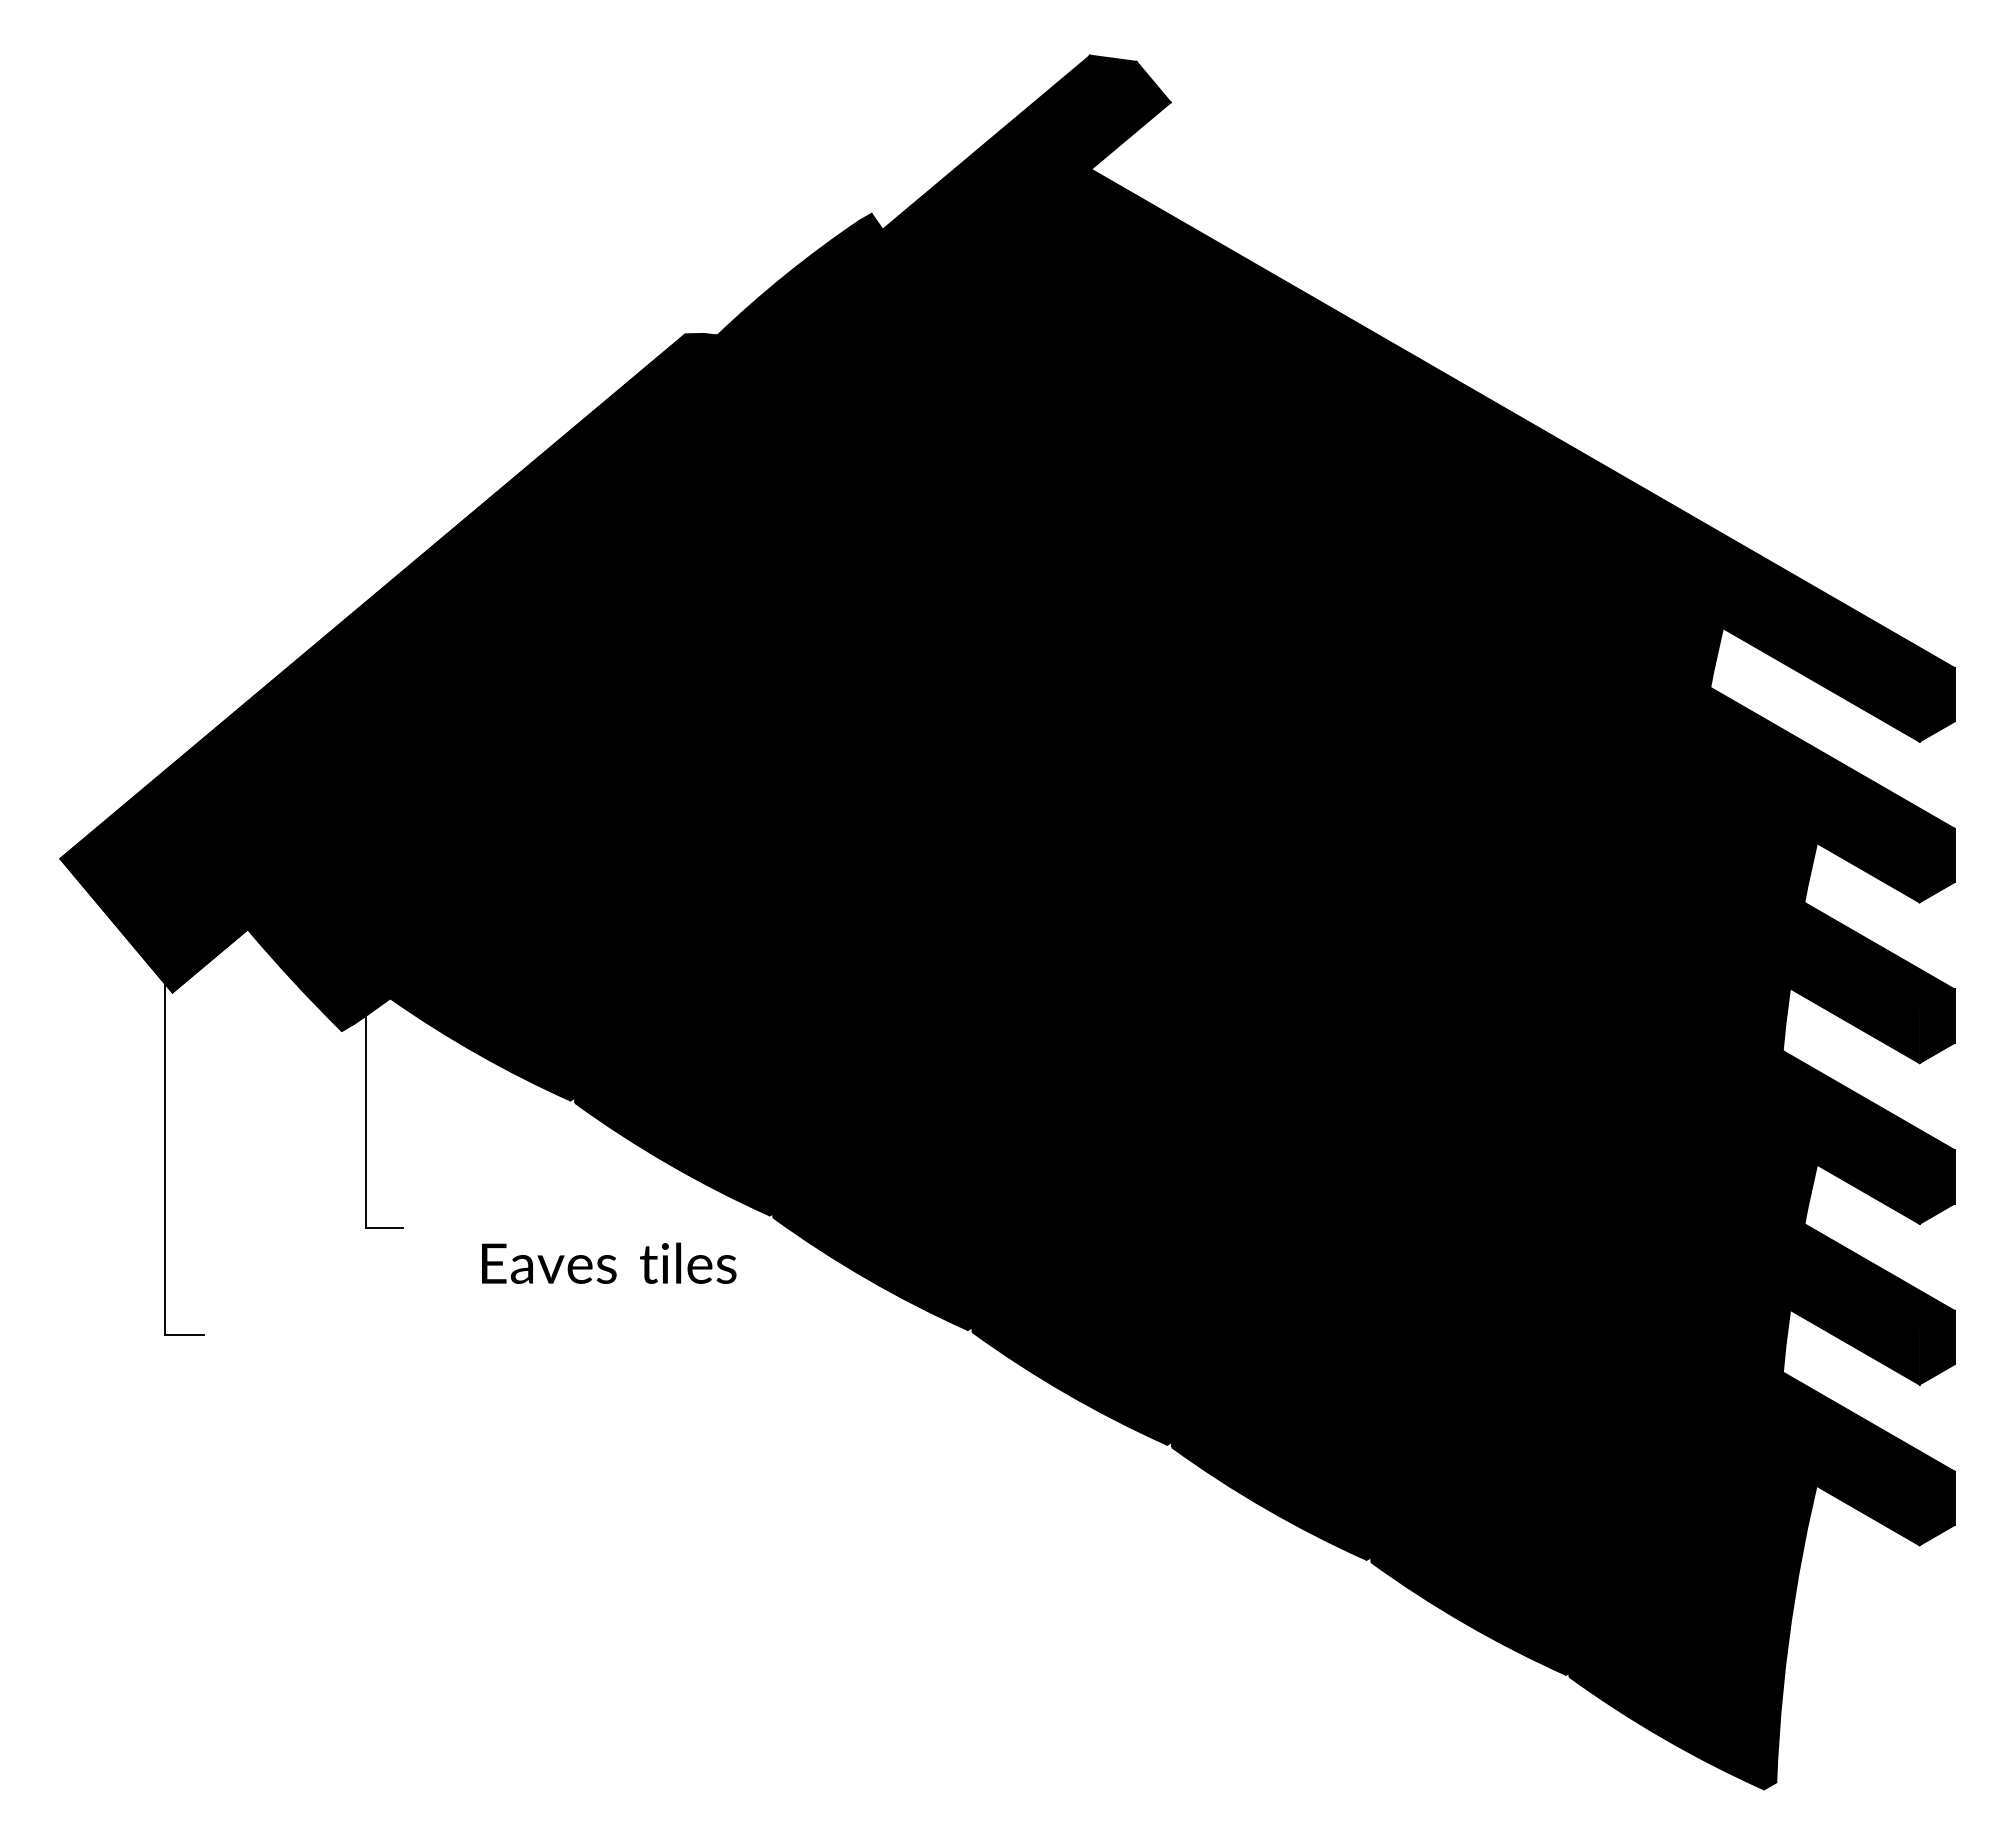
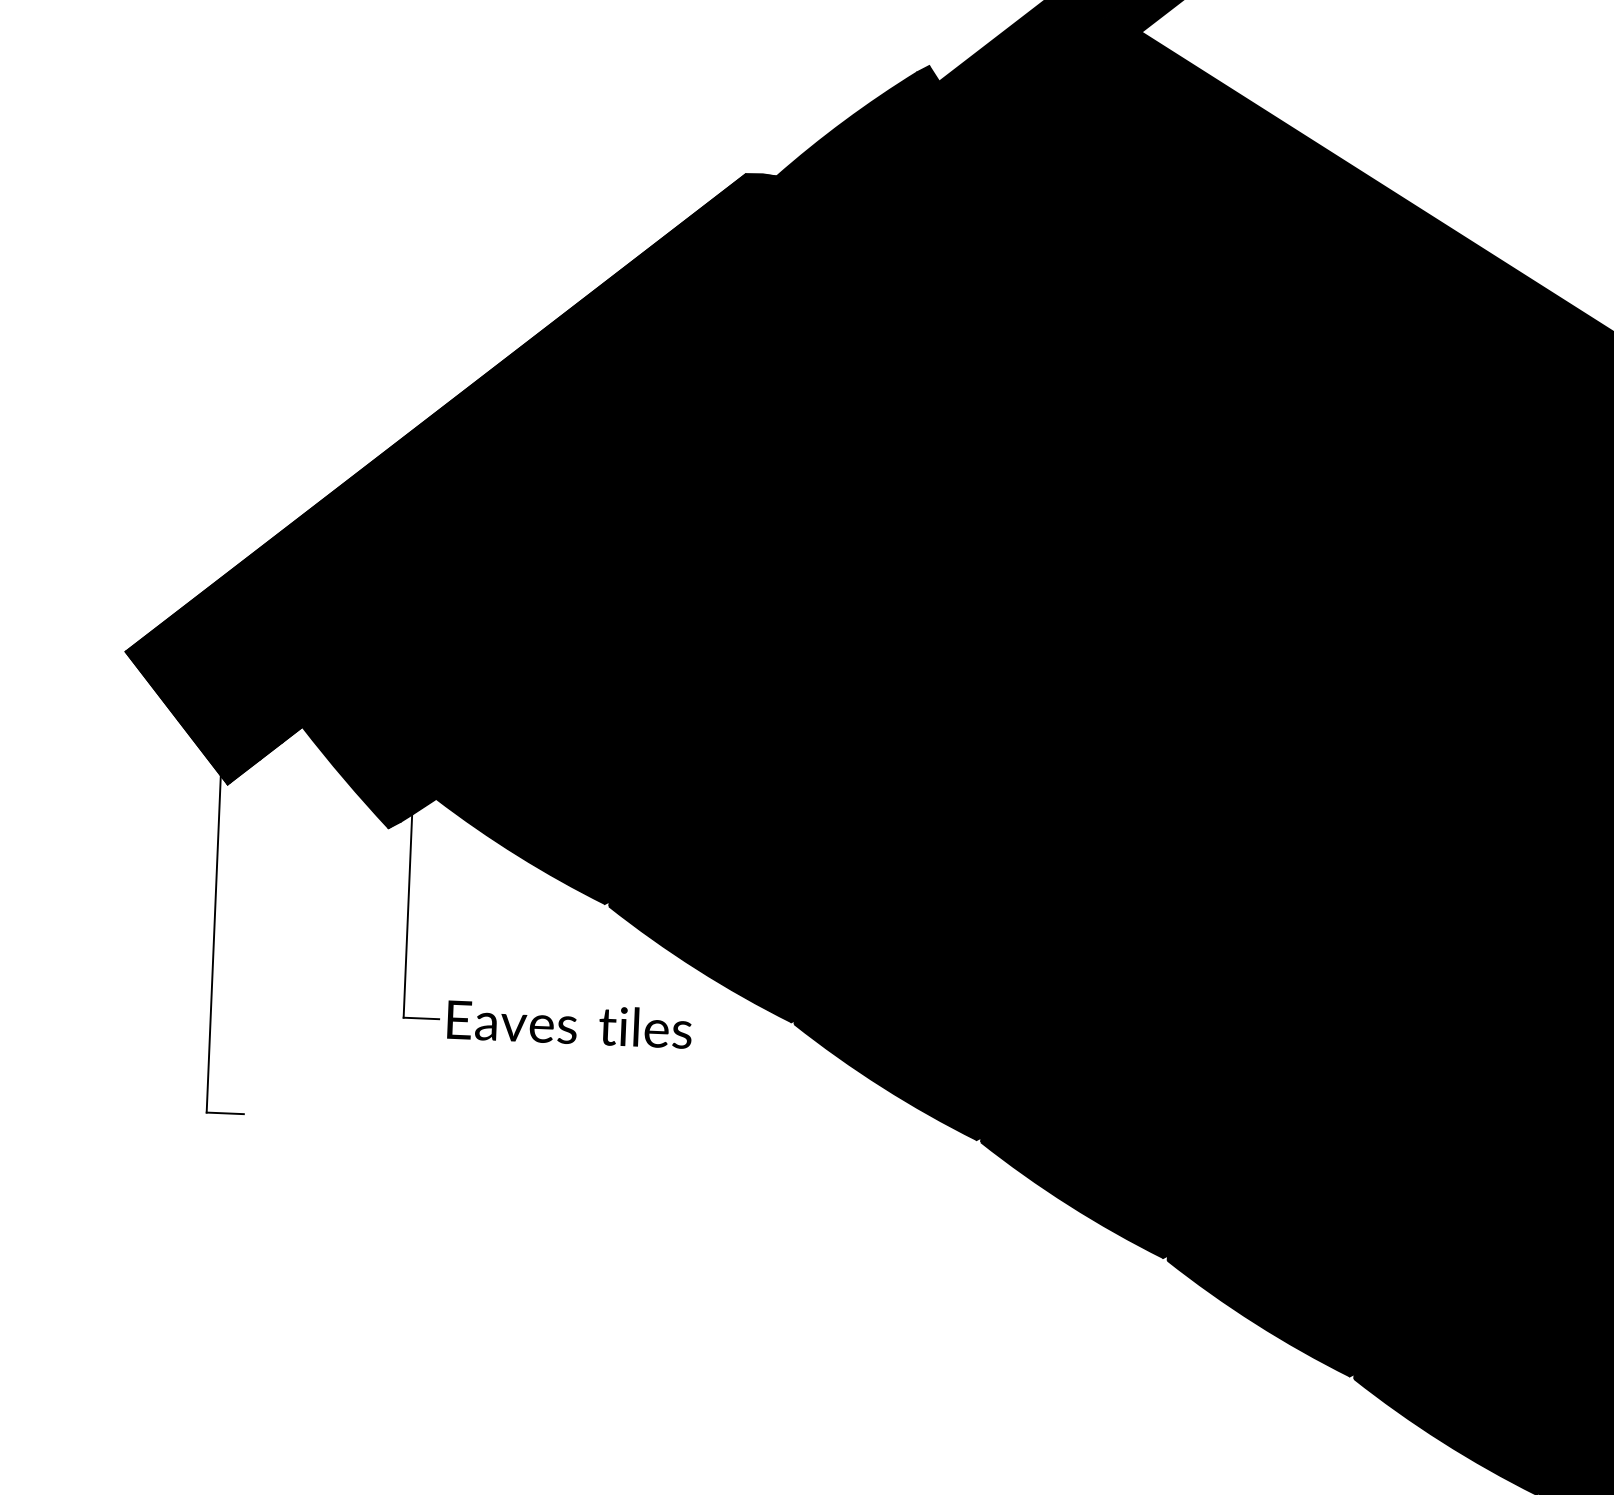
text: (609, 1262) -> (570, 1023), moved

